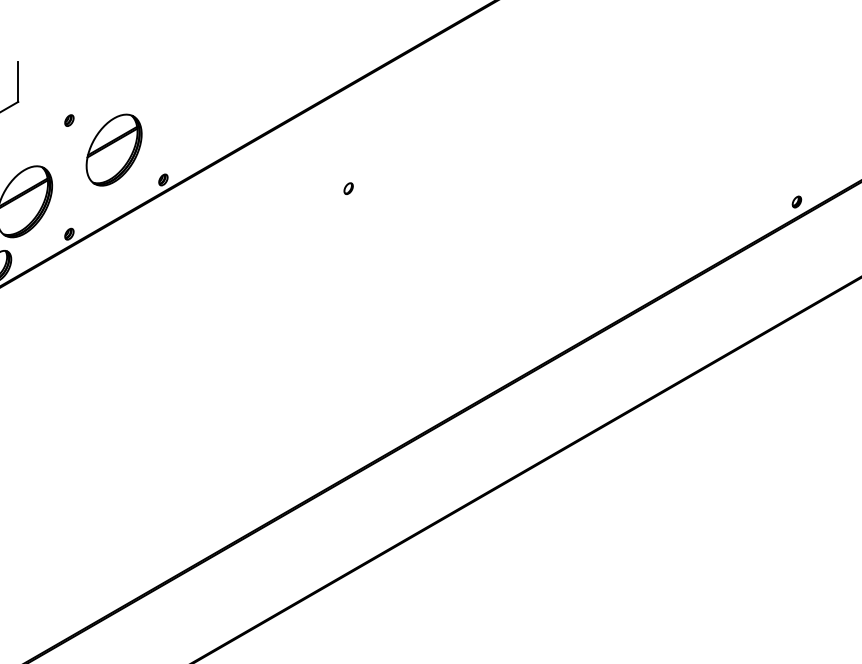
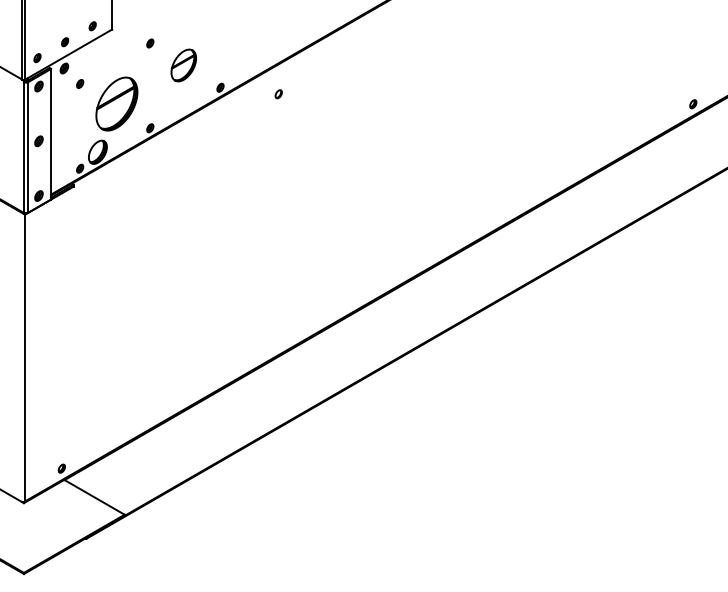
part: (113, 150) -> (183, 65), size x0.6
part: (348, 188) -> (278, 94), moved

